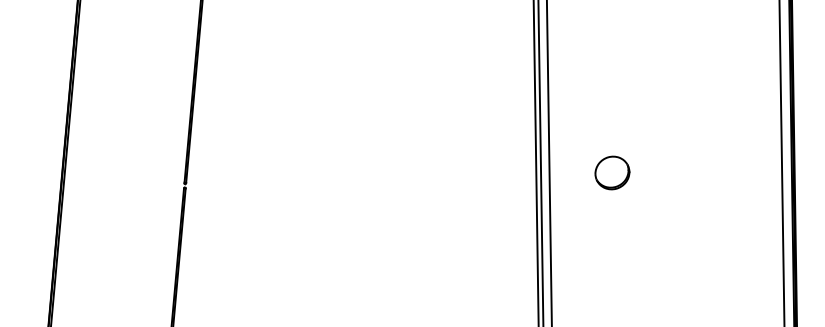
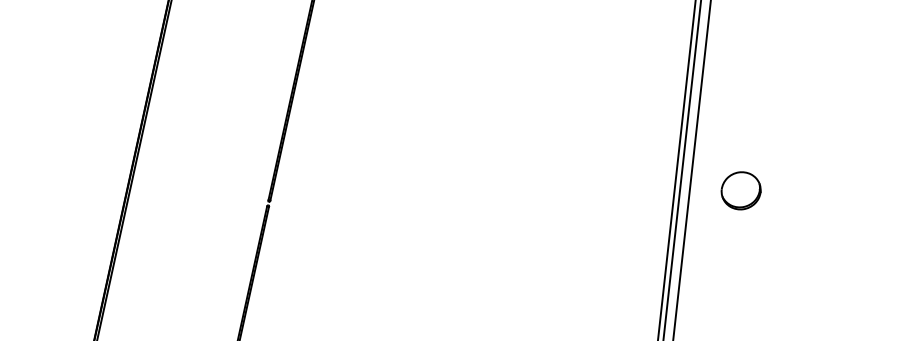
part: (612, 172) -> (741, 190), moved

